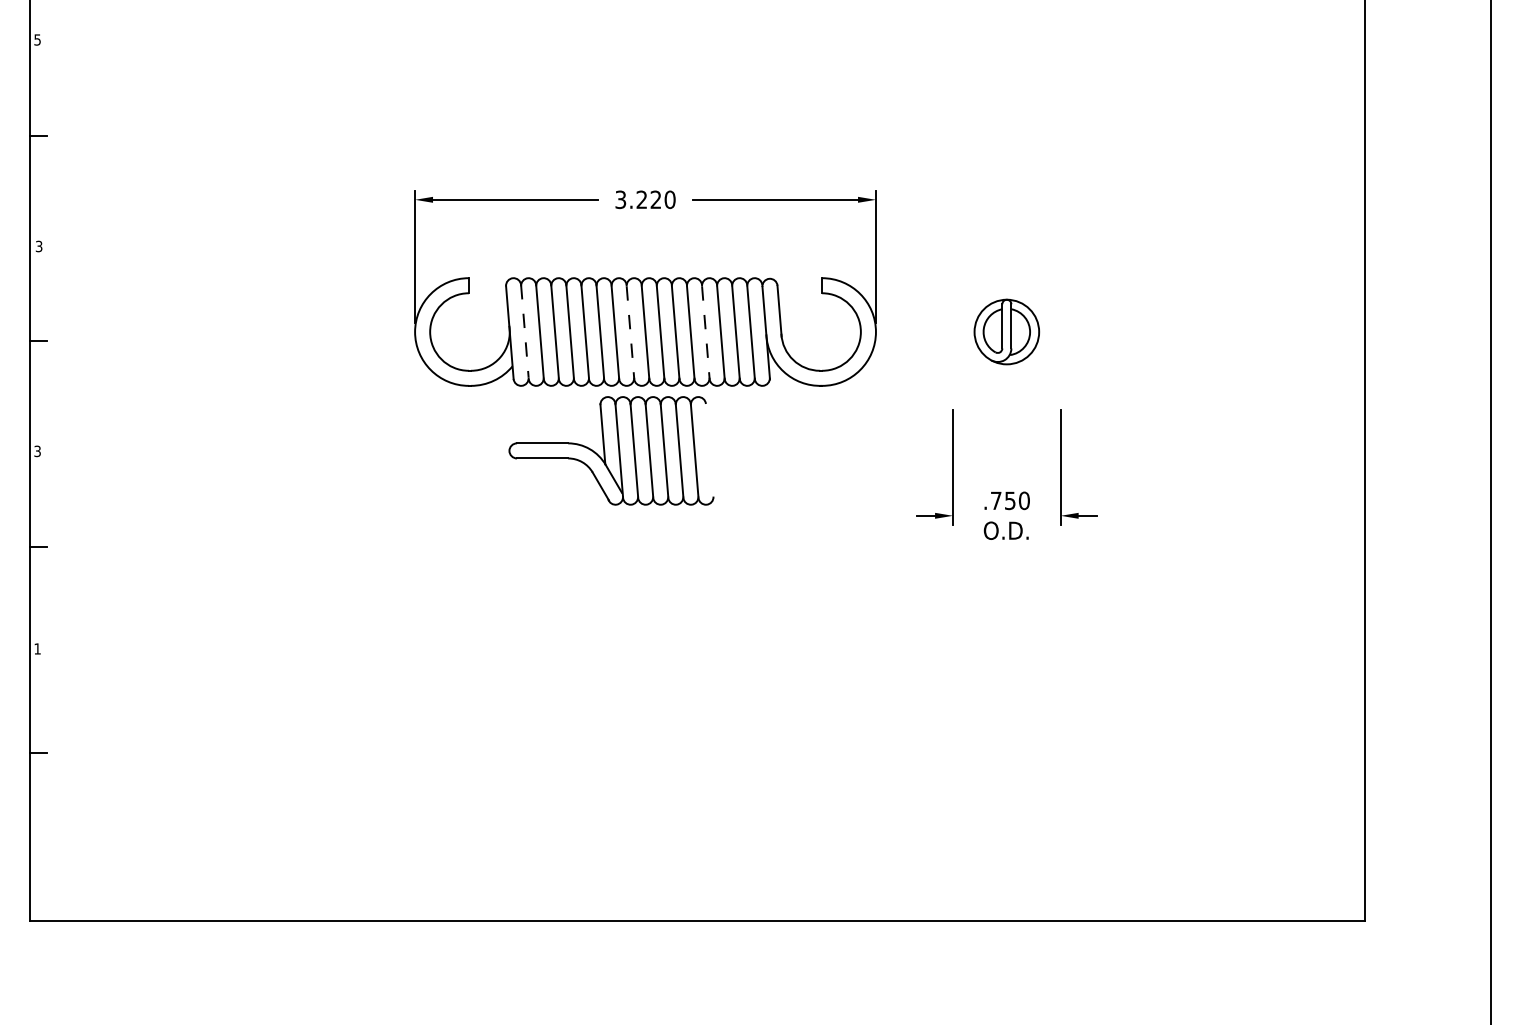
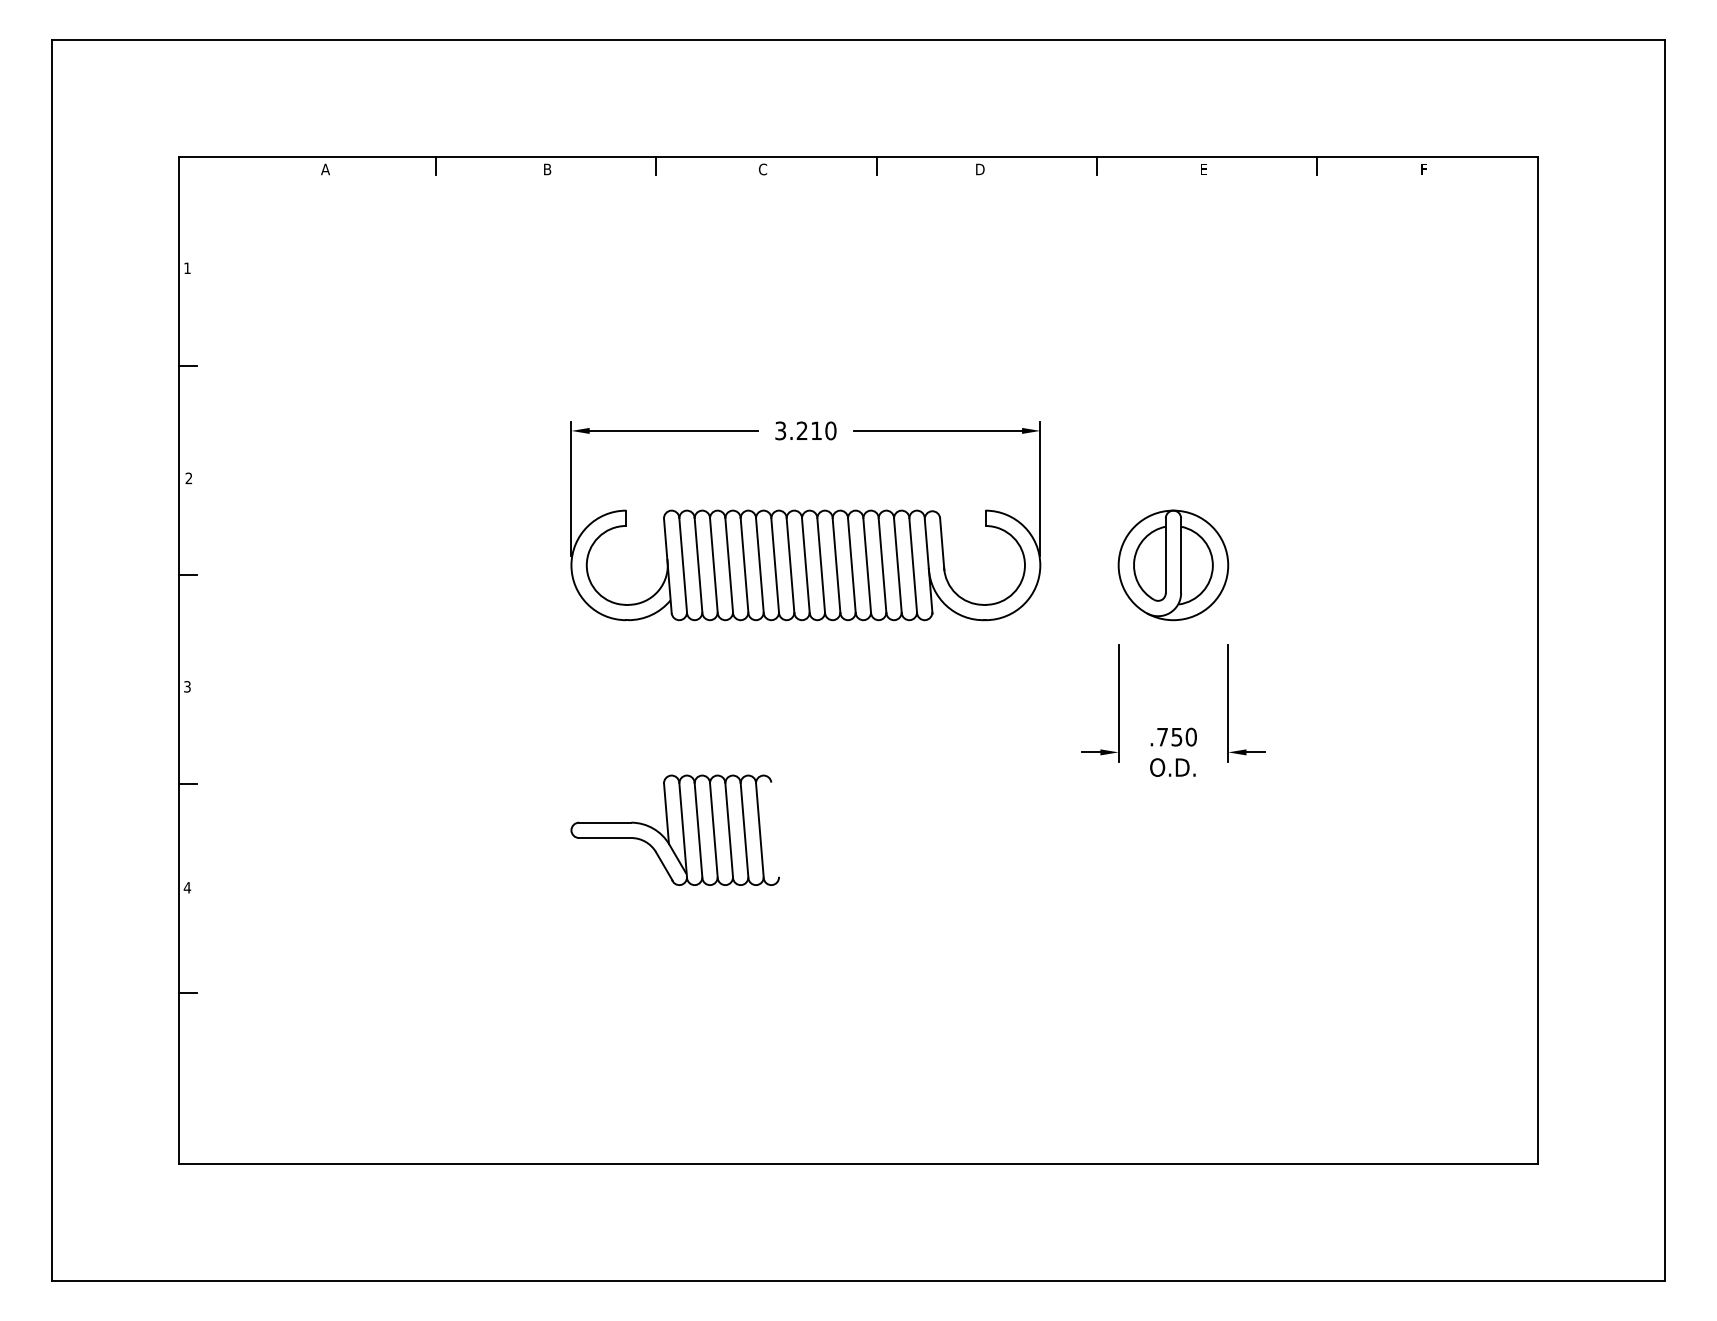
text: (37, 40) -> (187, 268), 5 -> 1
text: (655, 199) -> (816, 430), 3.220 -> 3.210
text: (38, 246) -> (188, 478), 3 -> 2
line: (525, 332) -> (683, 565), dashed -> solid
part: (1006, 332) -> (1173, 565), size x1.67
line: (630, 333) -> (790, 566), dashed -> solid
line: (706, 333) -> (867, 566), dashed -> solid
part: (610, 450) -> (674, 829), moved
text: (37, 648) -> (187, 887), 1 -> 4

